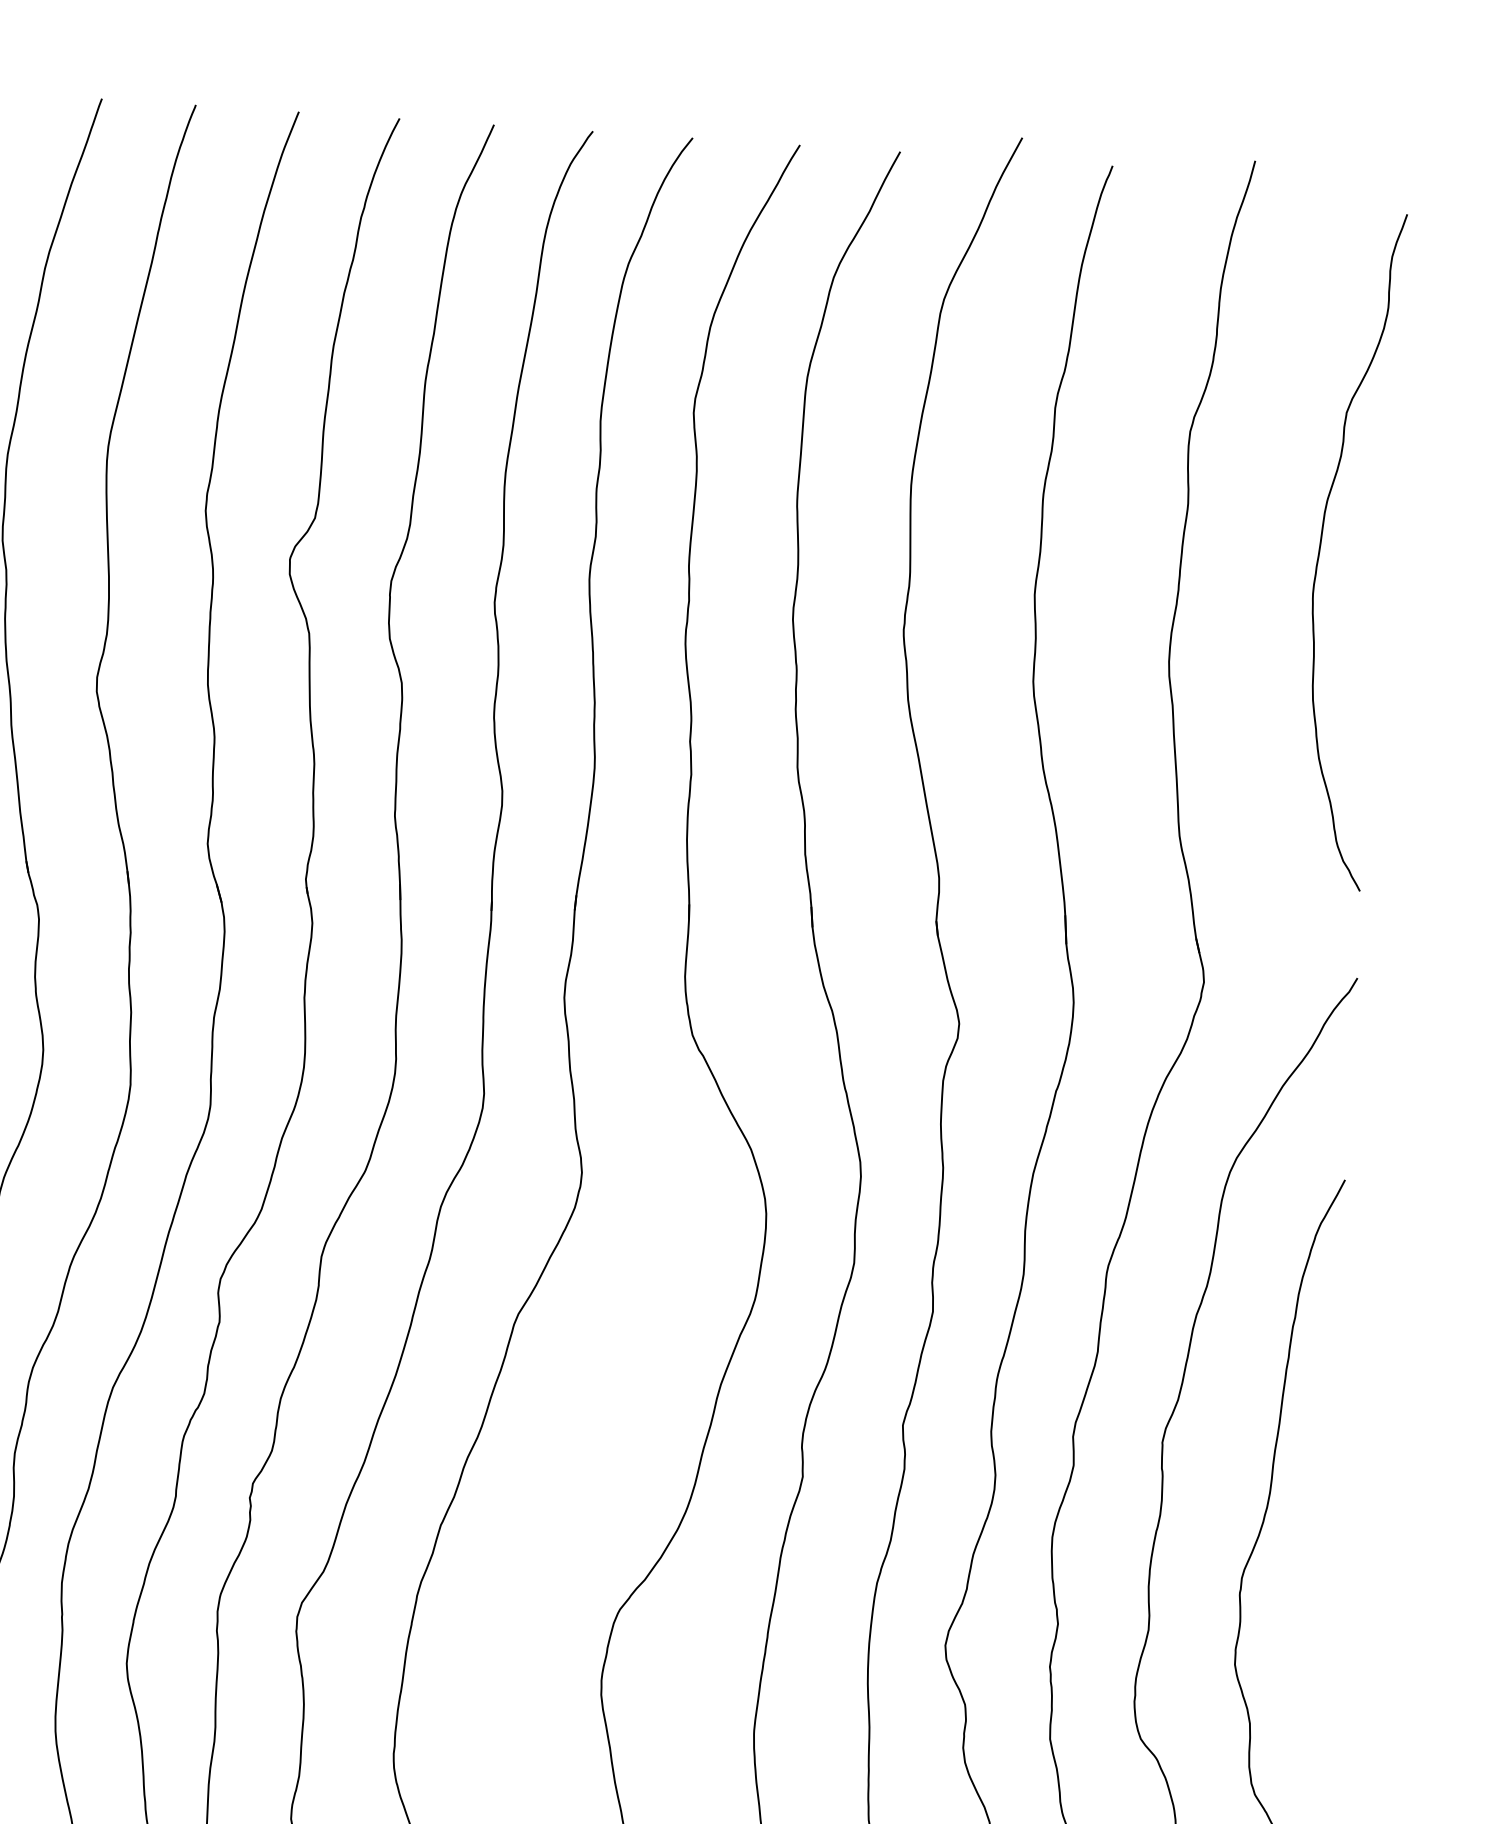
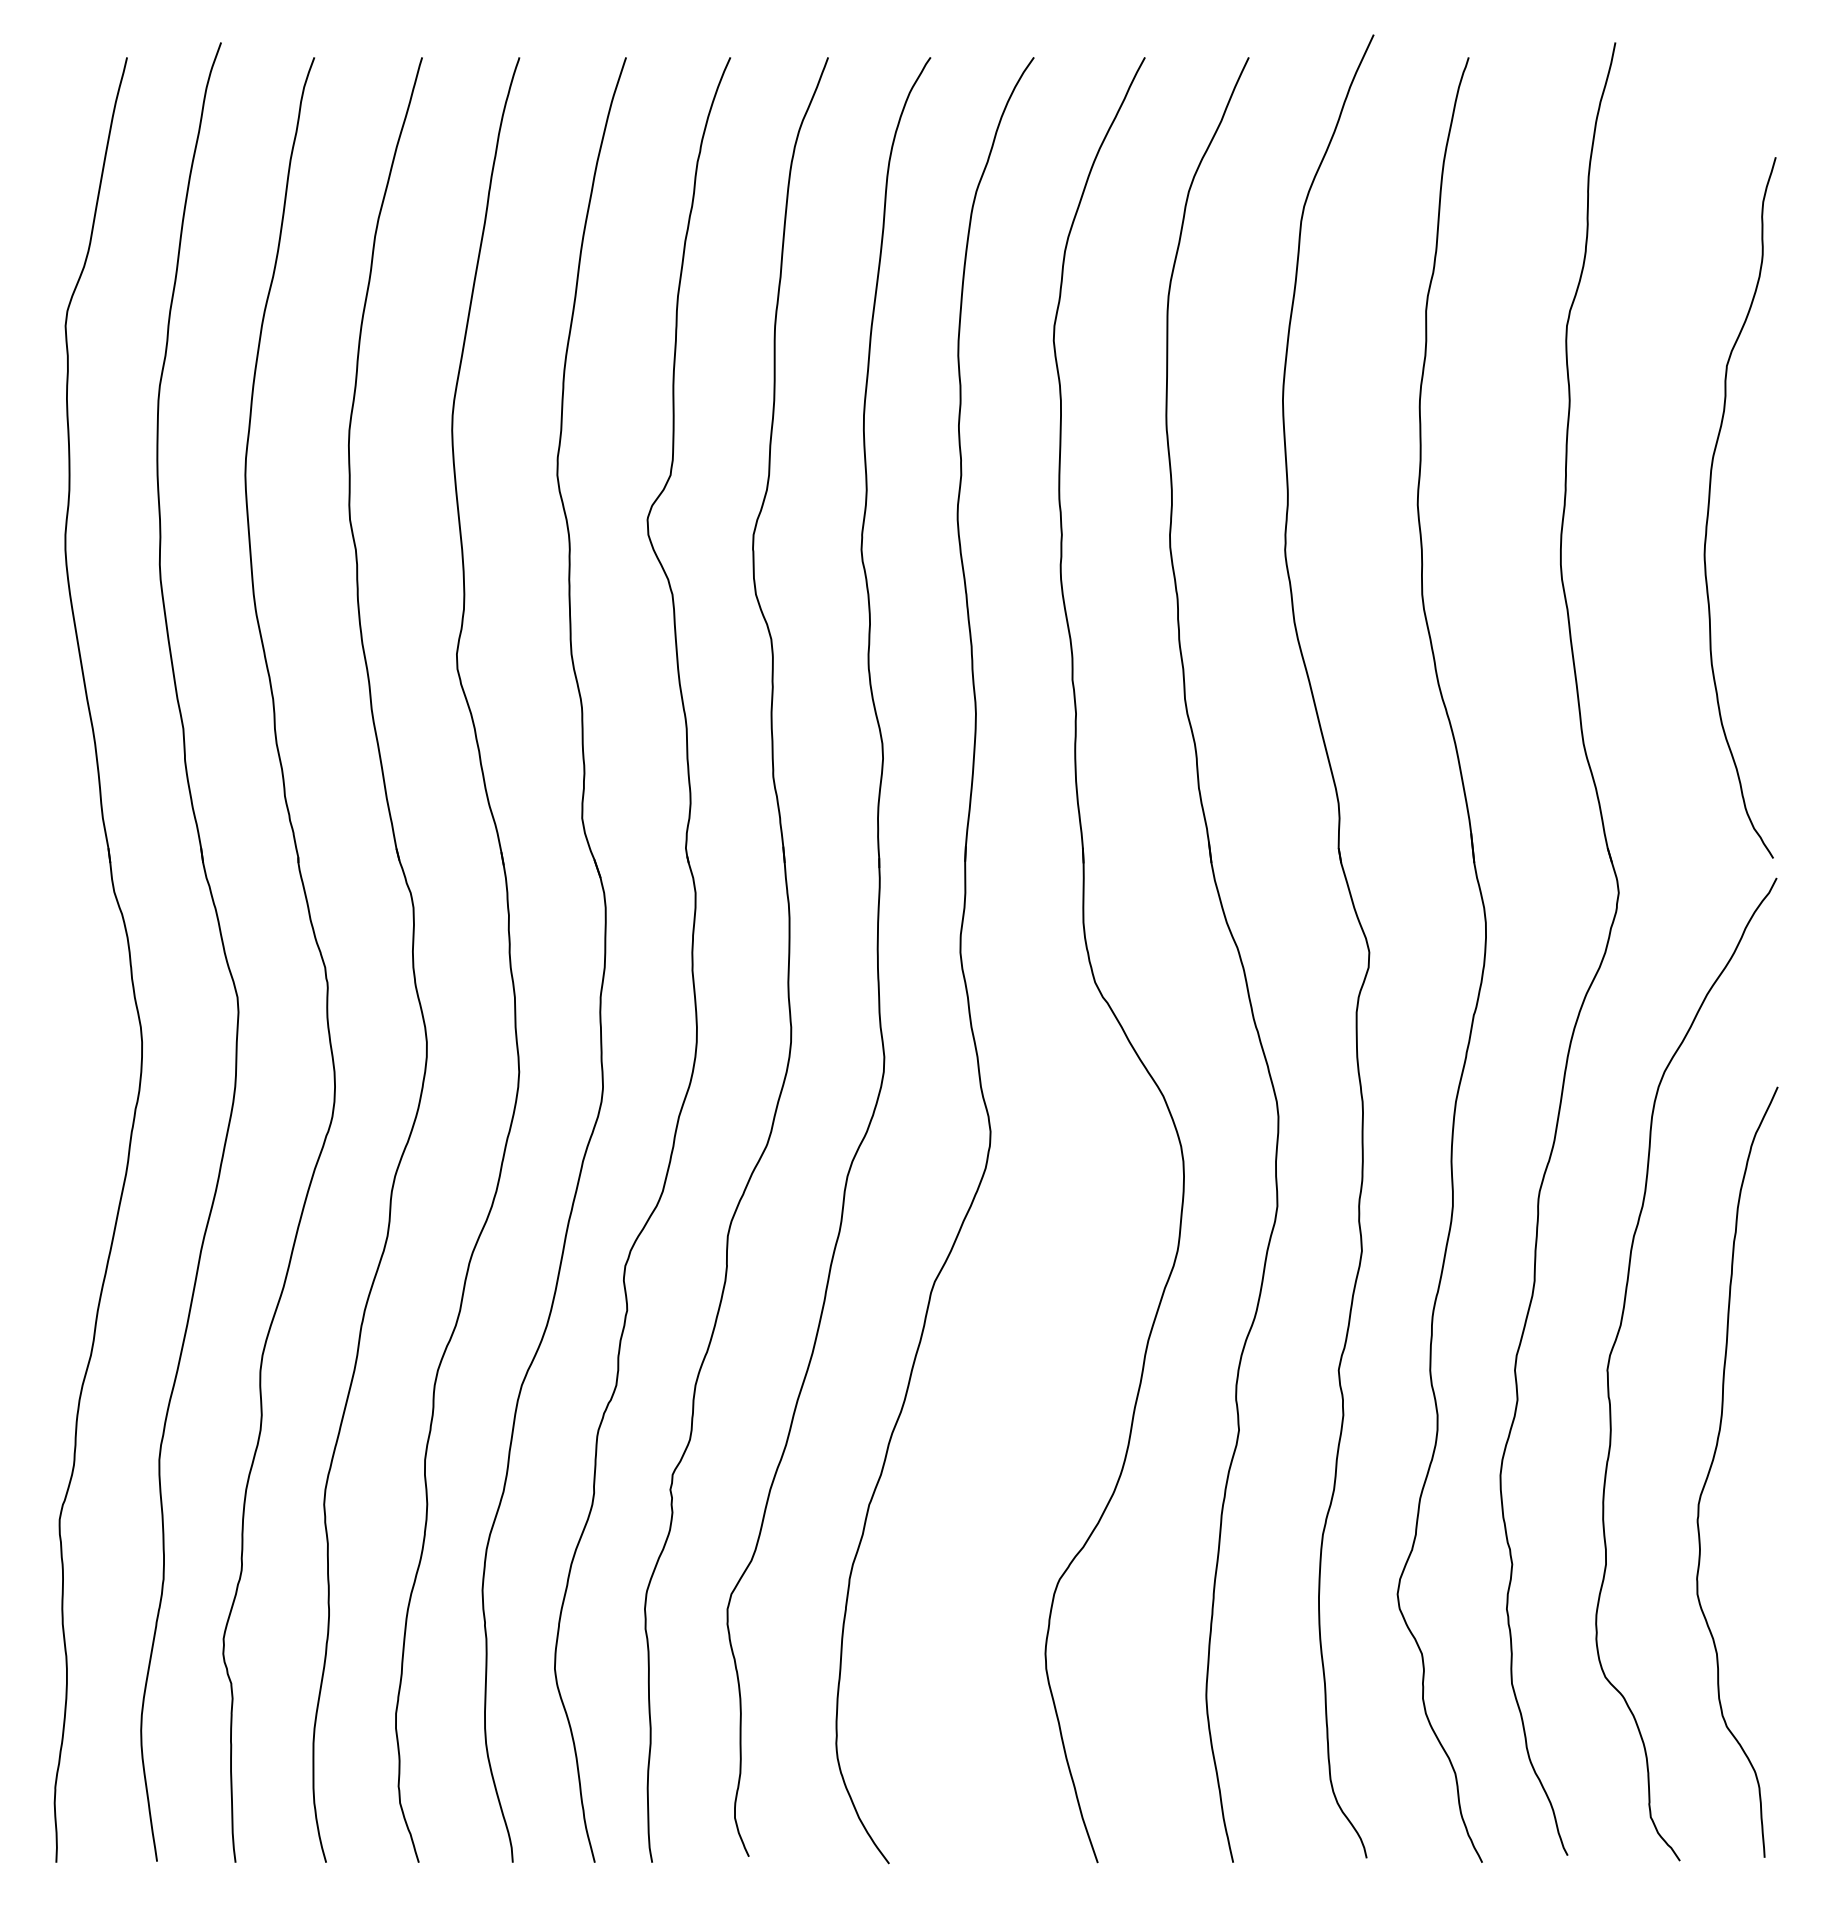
curve: (1320, 548) -> (1709, 507), moved

